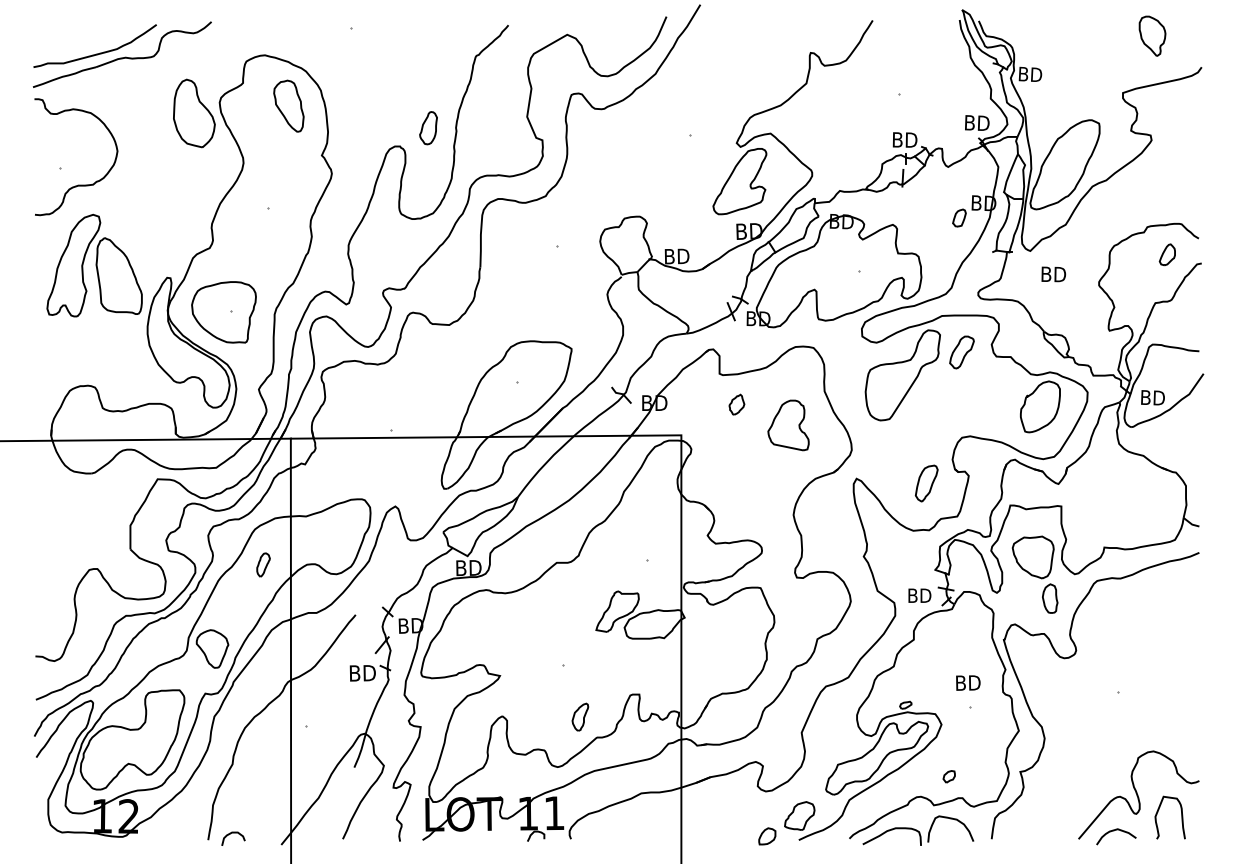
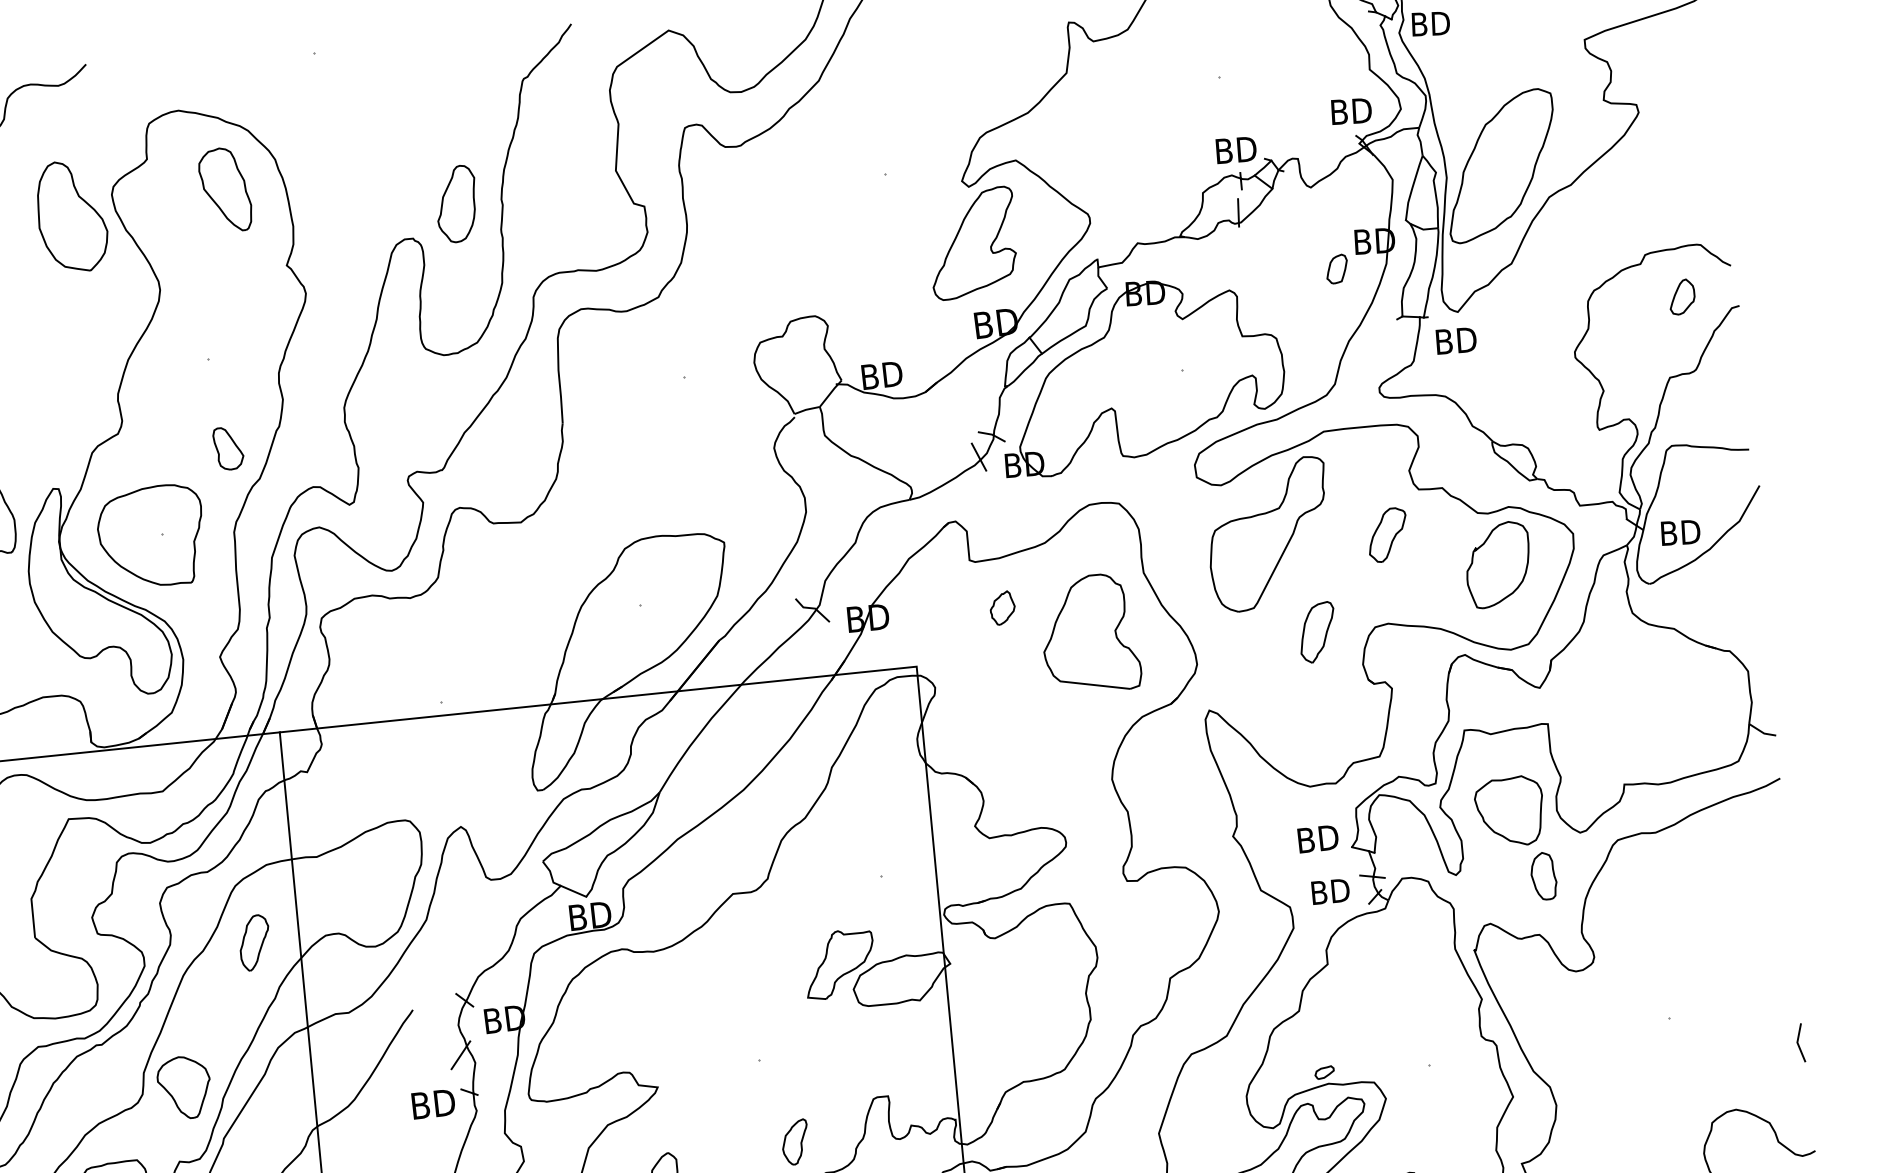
part: (428, 128) -> (456, 204), size x1.43
part: (275, 263) -> (227, 448), added
text: (1053, 274) -> (1455, 340), moved
part: (961, 352) -> (1386, 535), moved
part: (788, 425) -> (1090, 634), size x1.43
part: (926, 483) -> (1317, 632), moved
part: (263, 564) -> (254, 941), size x1.43
text: (968, 682) -> (1318, 838), moved
line: (1195, 714) -> (1798, 1042), added

